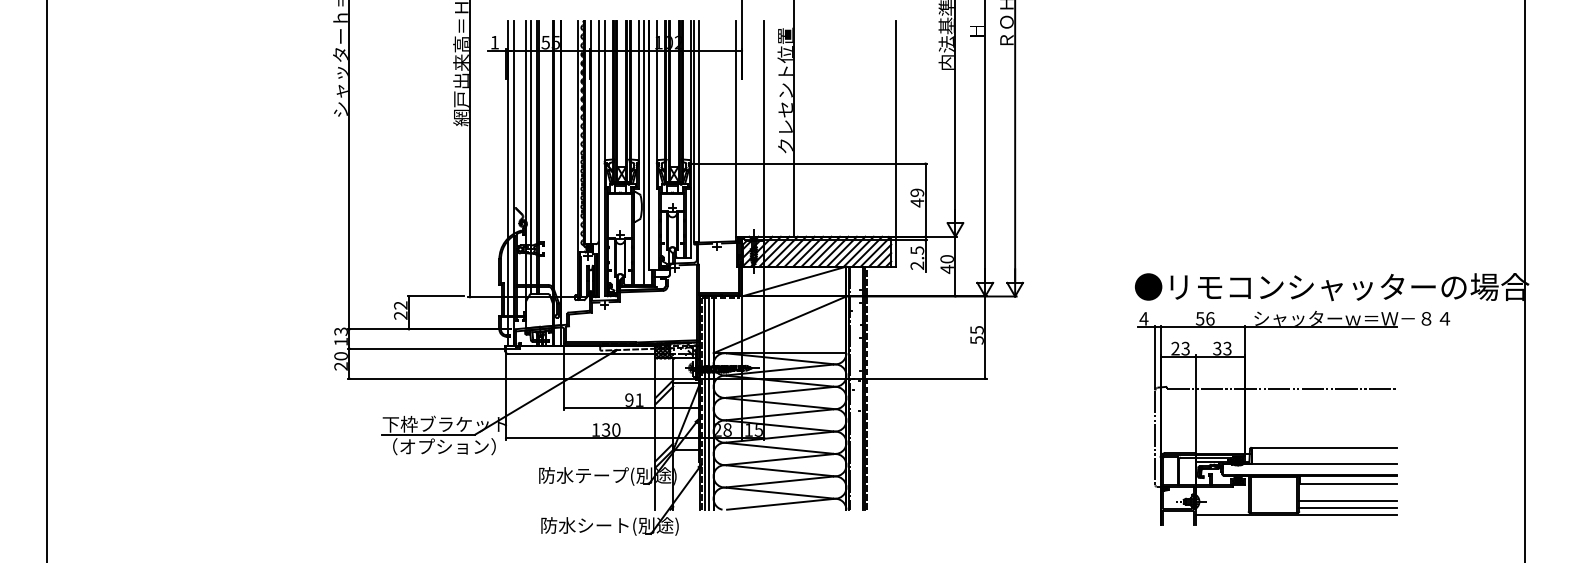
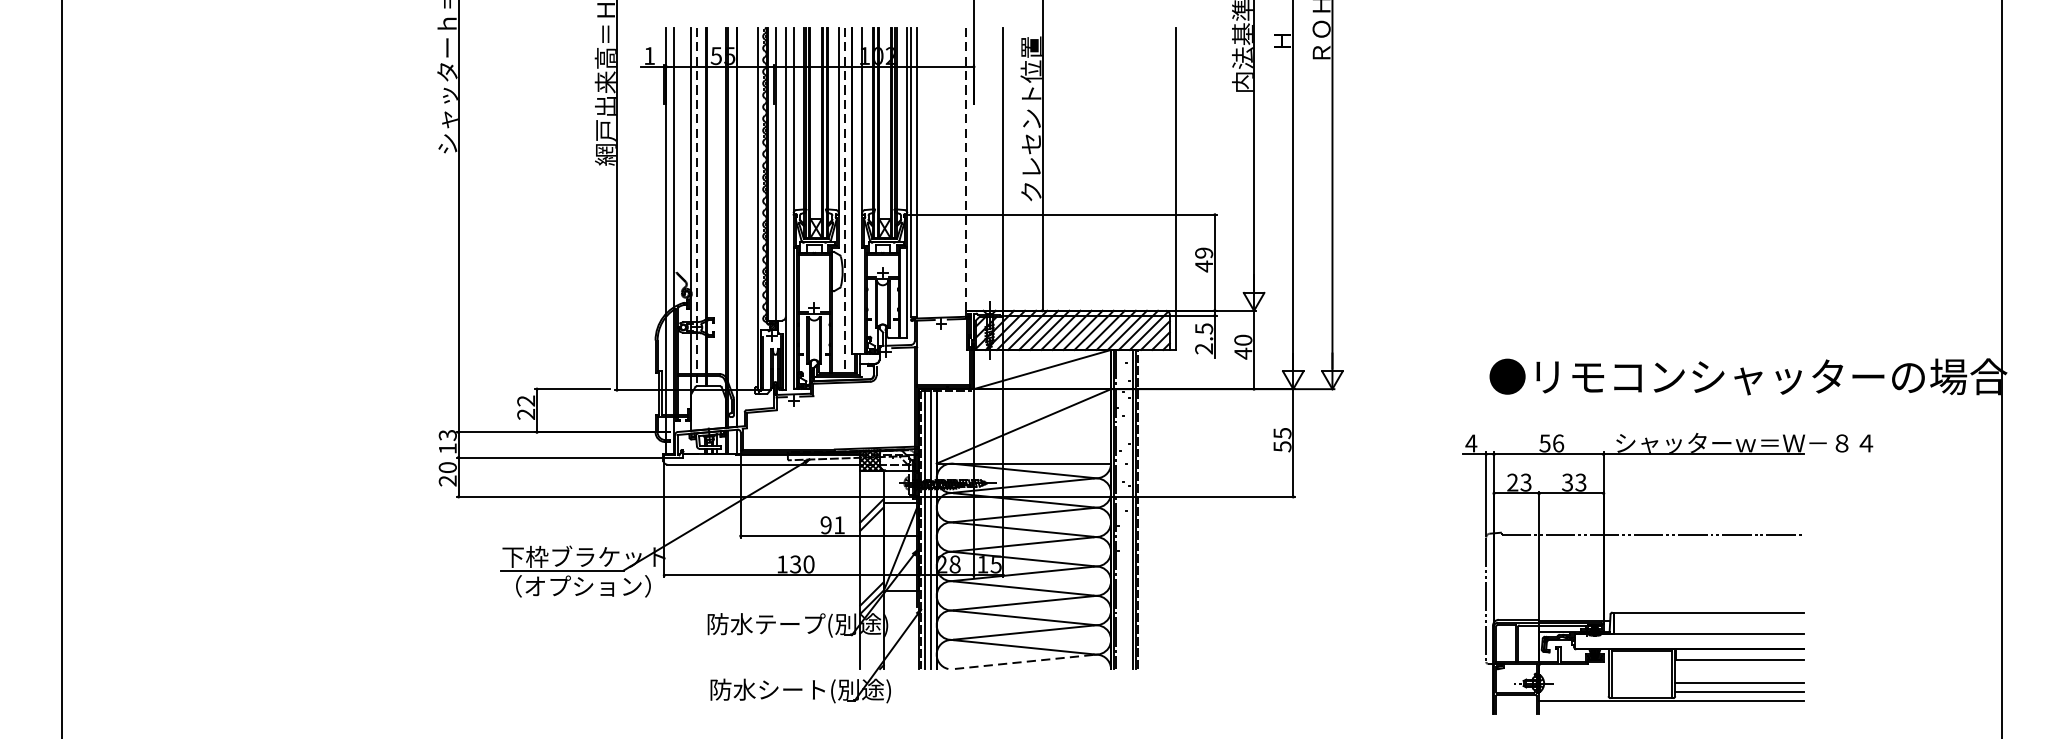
line: (736, 128) -> (966, 168), solid -> dashed
line: (643, 152) -> (844, 200), solid -> dashed
line: (531, 157) -> (697, 206), solid -> dashed
part: (1293, 389) -> (1667, 536), moved
line: (779, 504) -> (1023, 662), solid -> dashed

